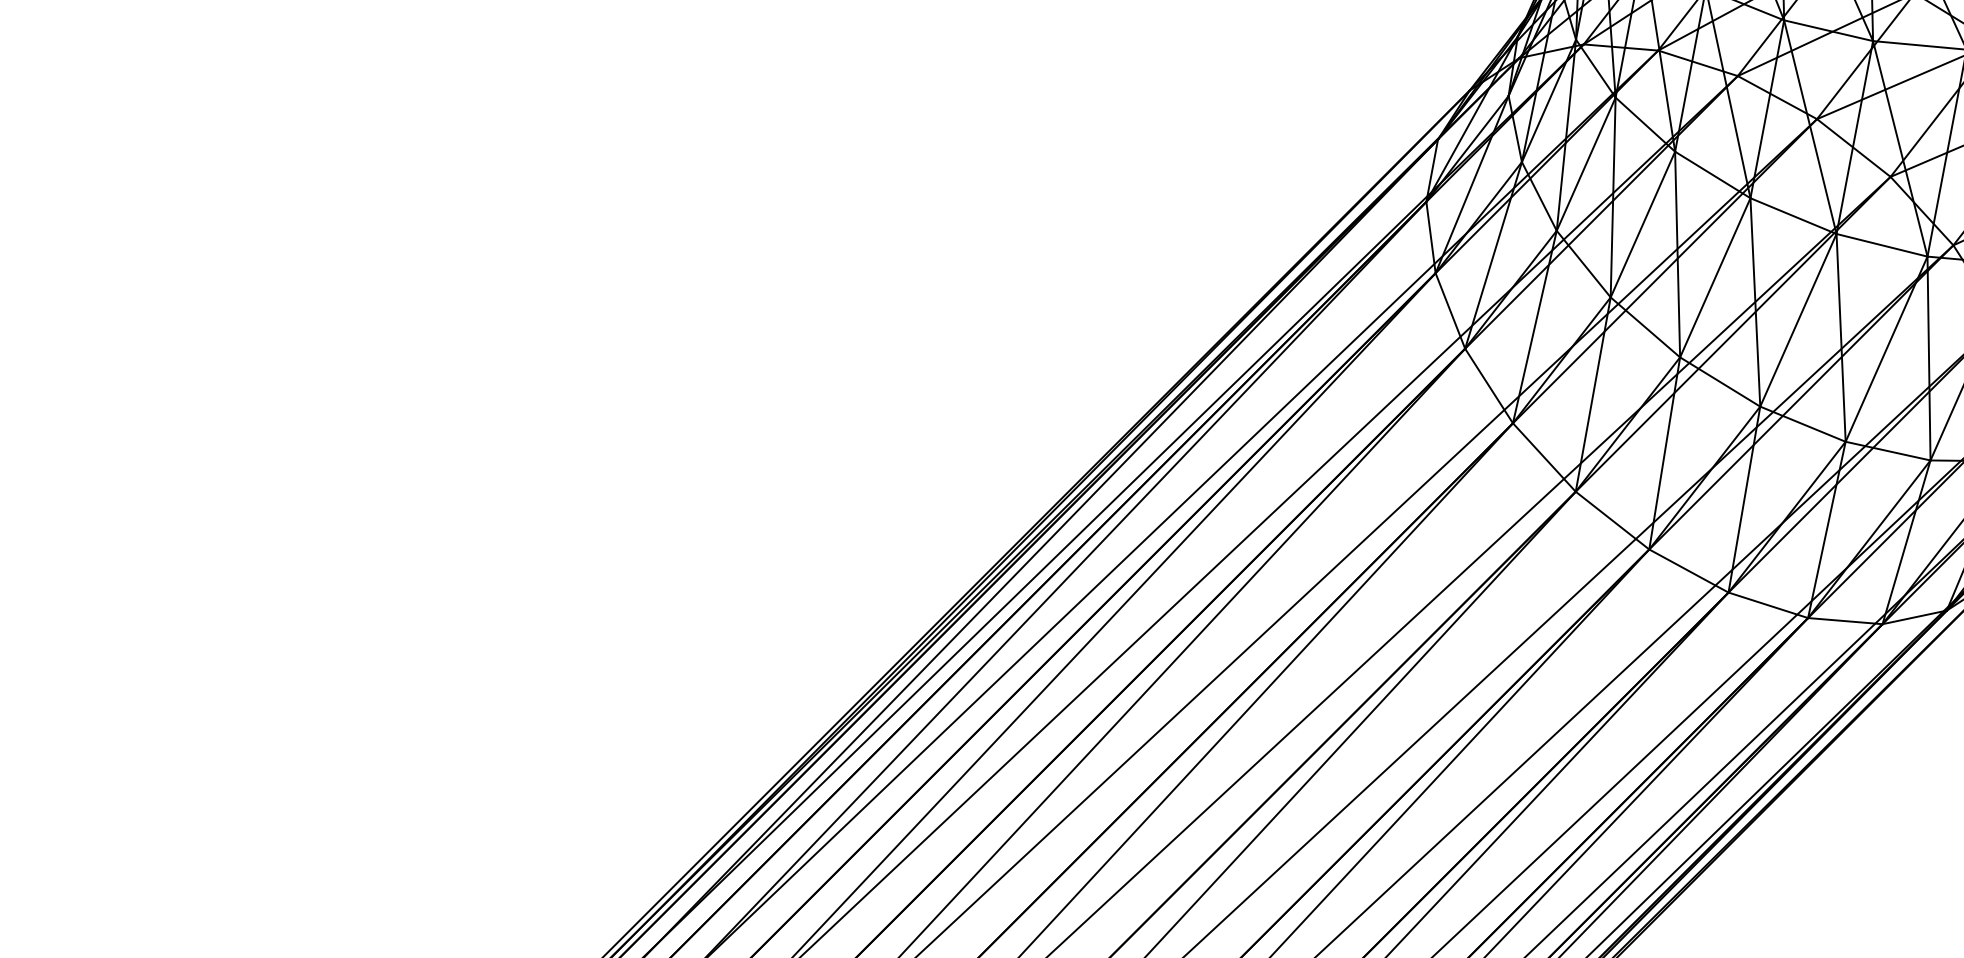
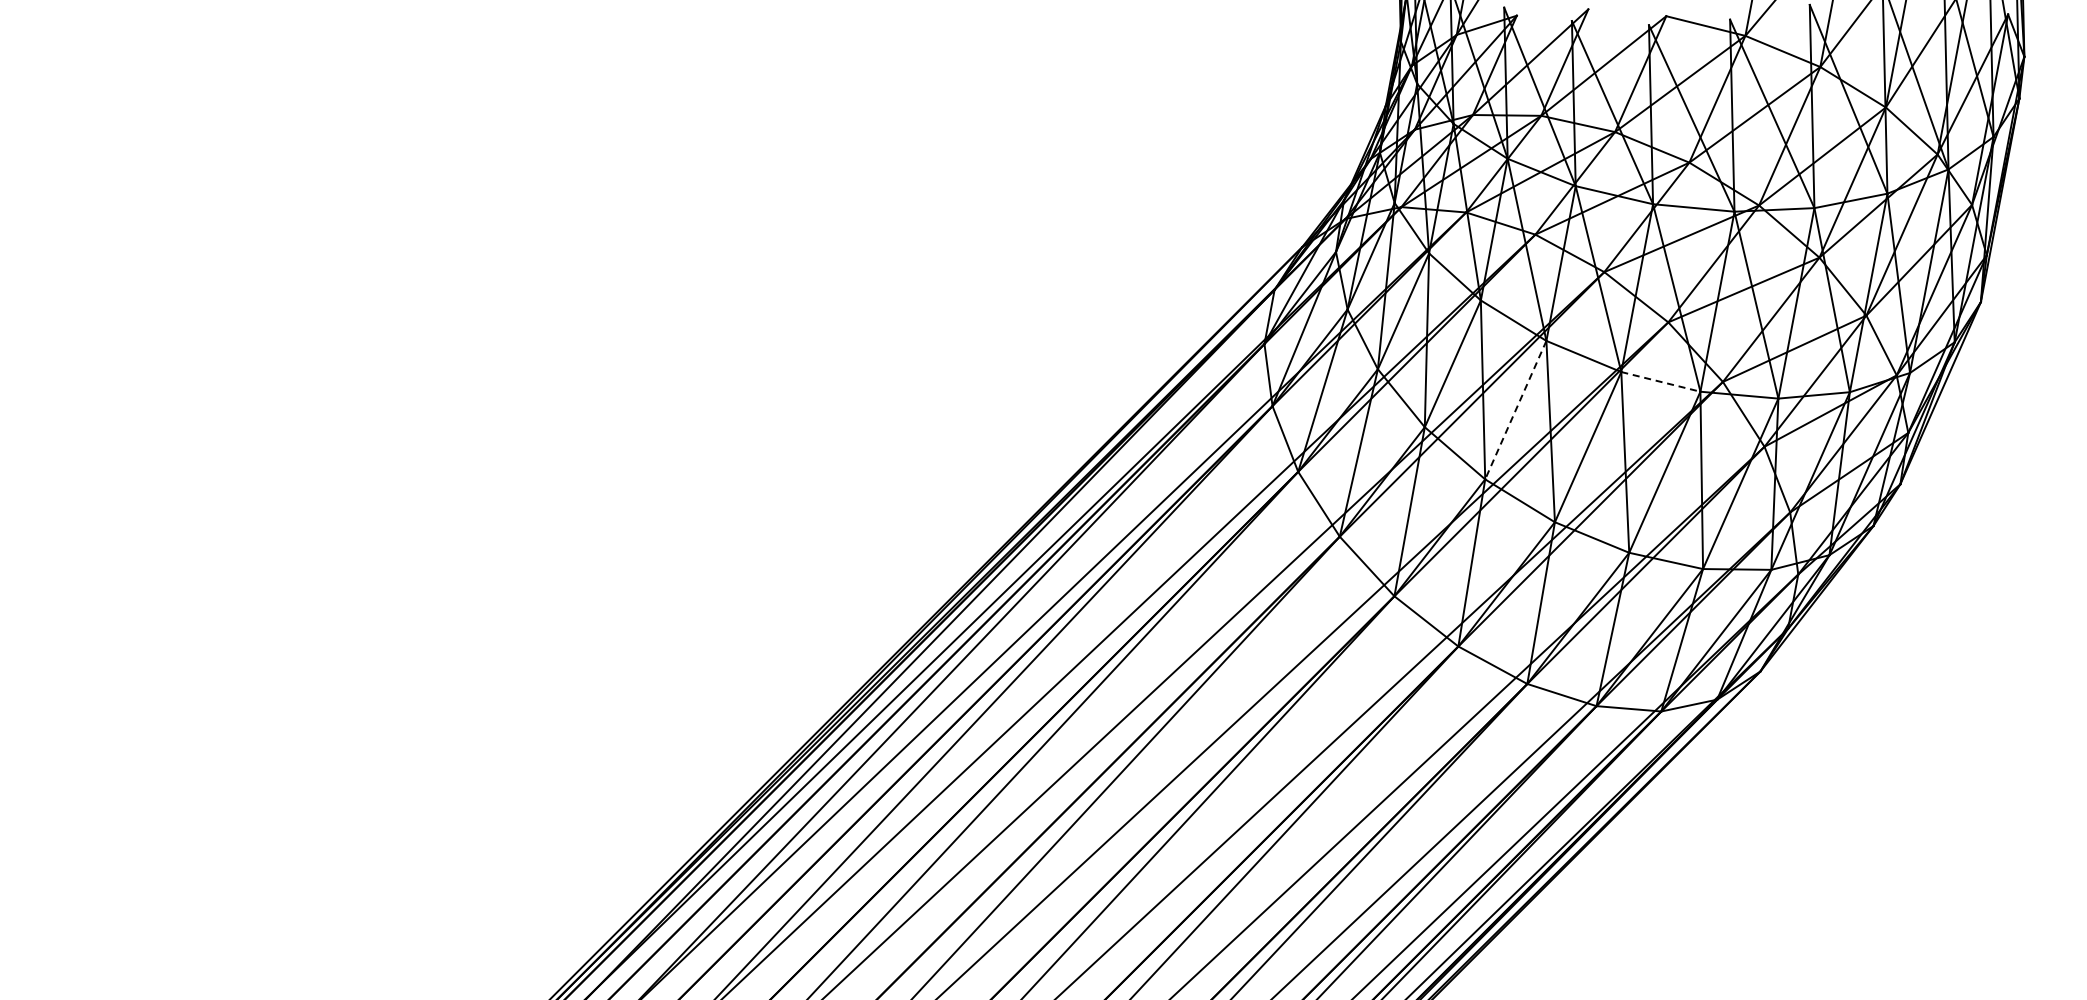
line: (1881, 244) -> (1660, 381), solid -> dashed
line: (1714, 278) -> (1515, 410), solid -> dashed

